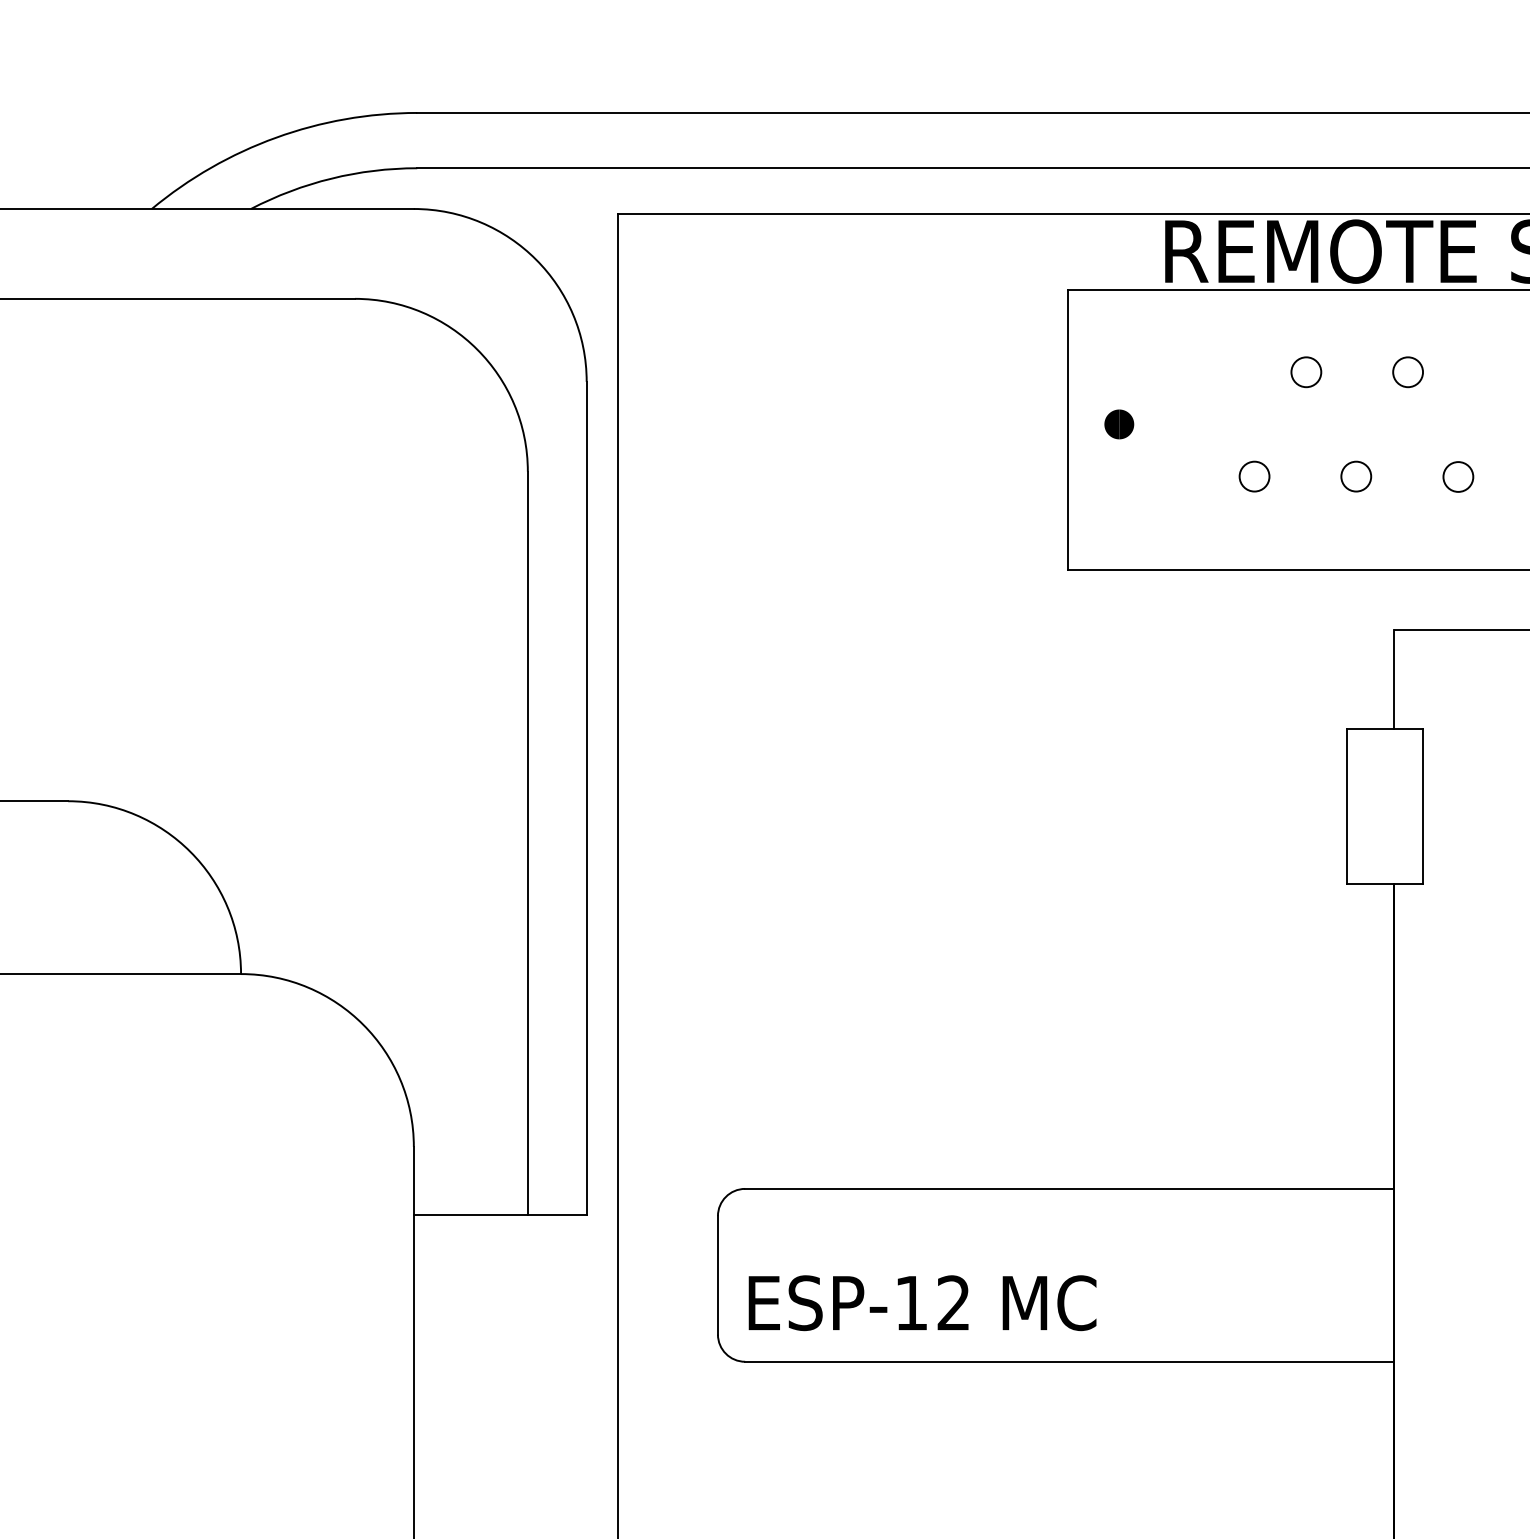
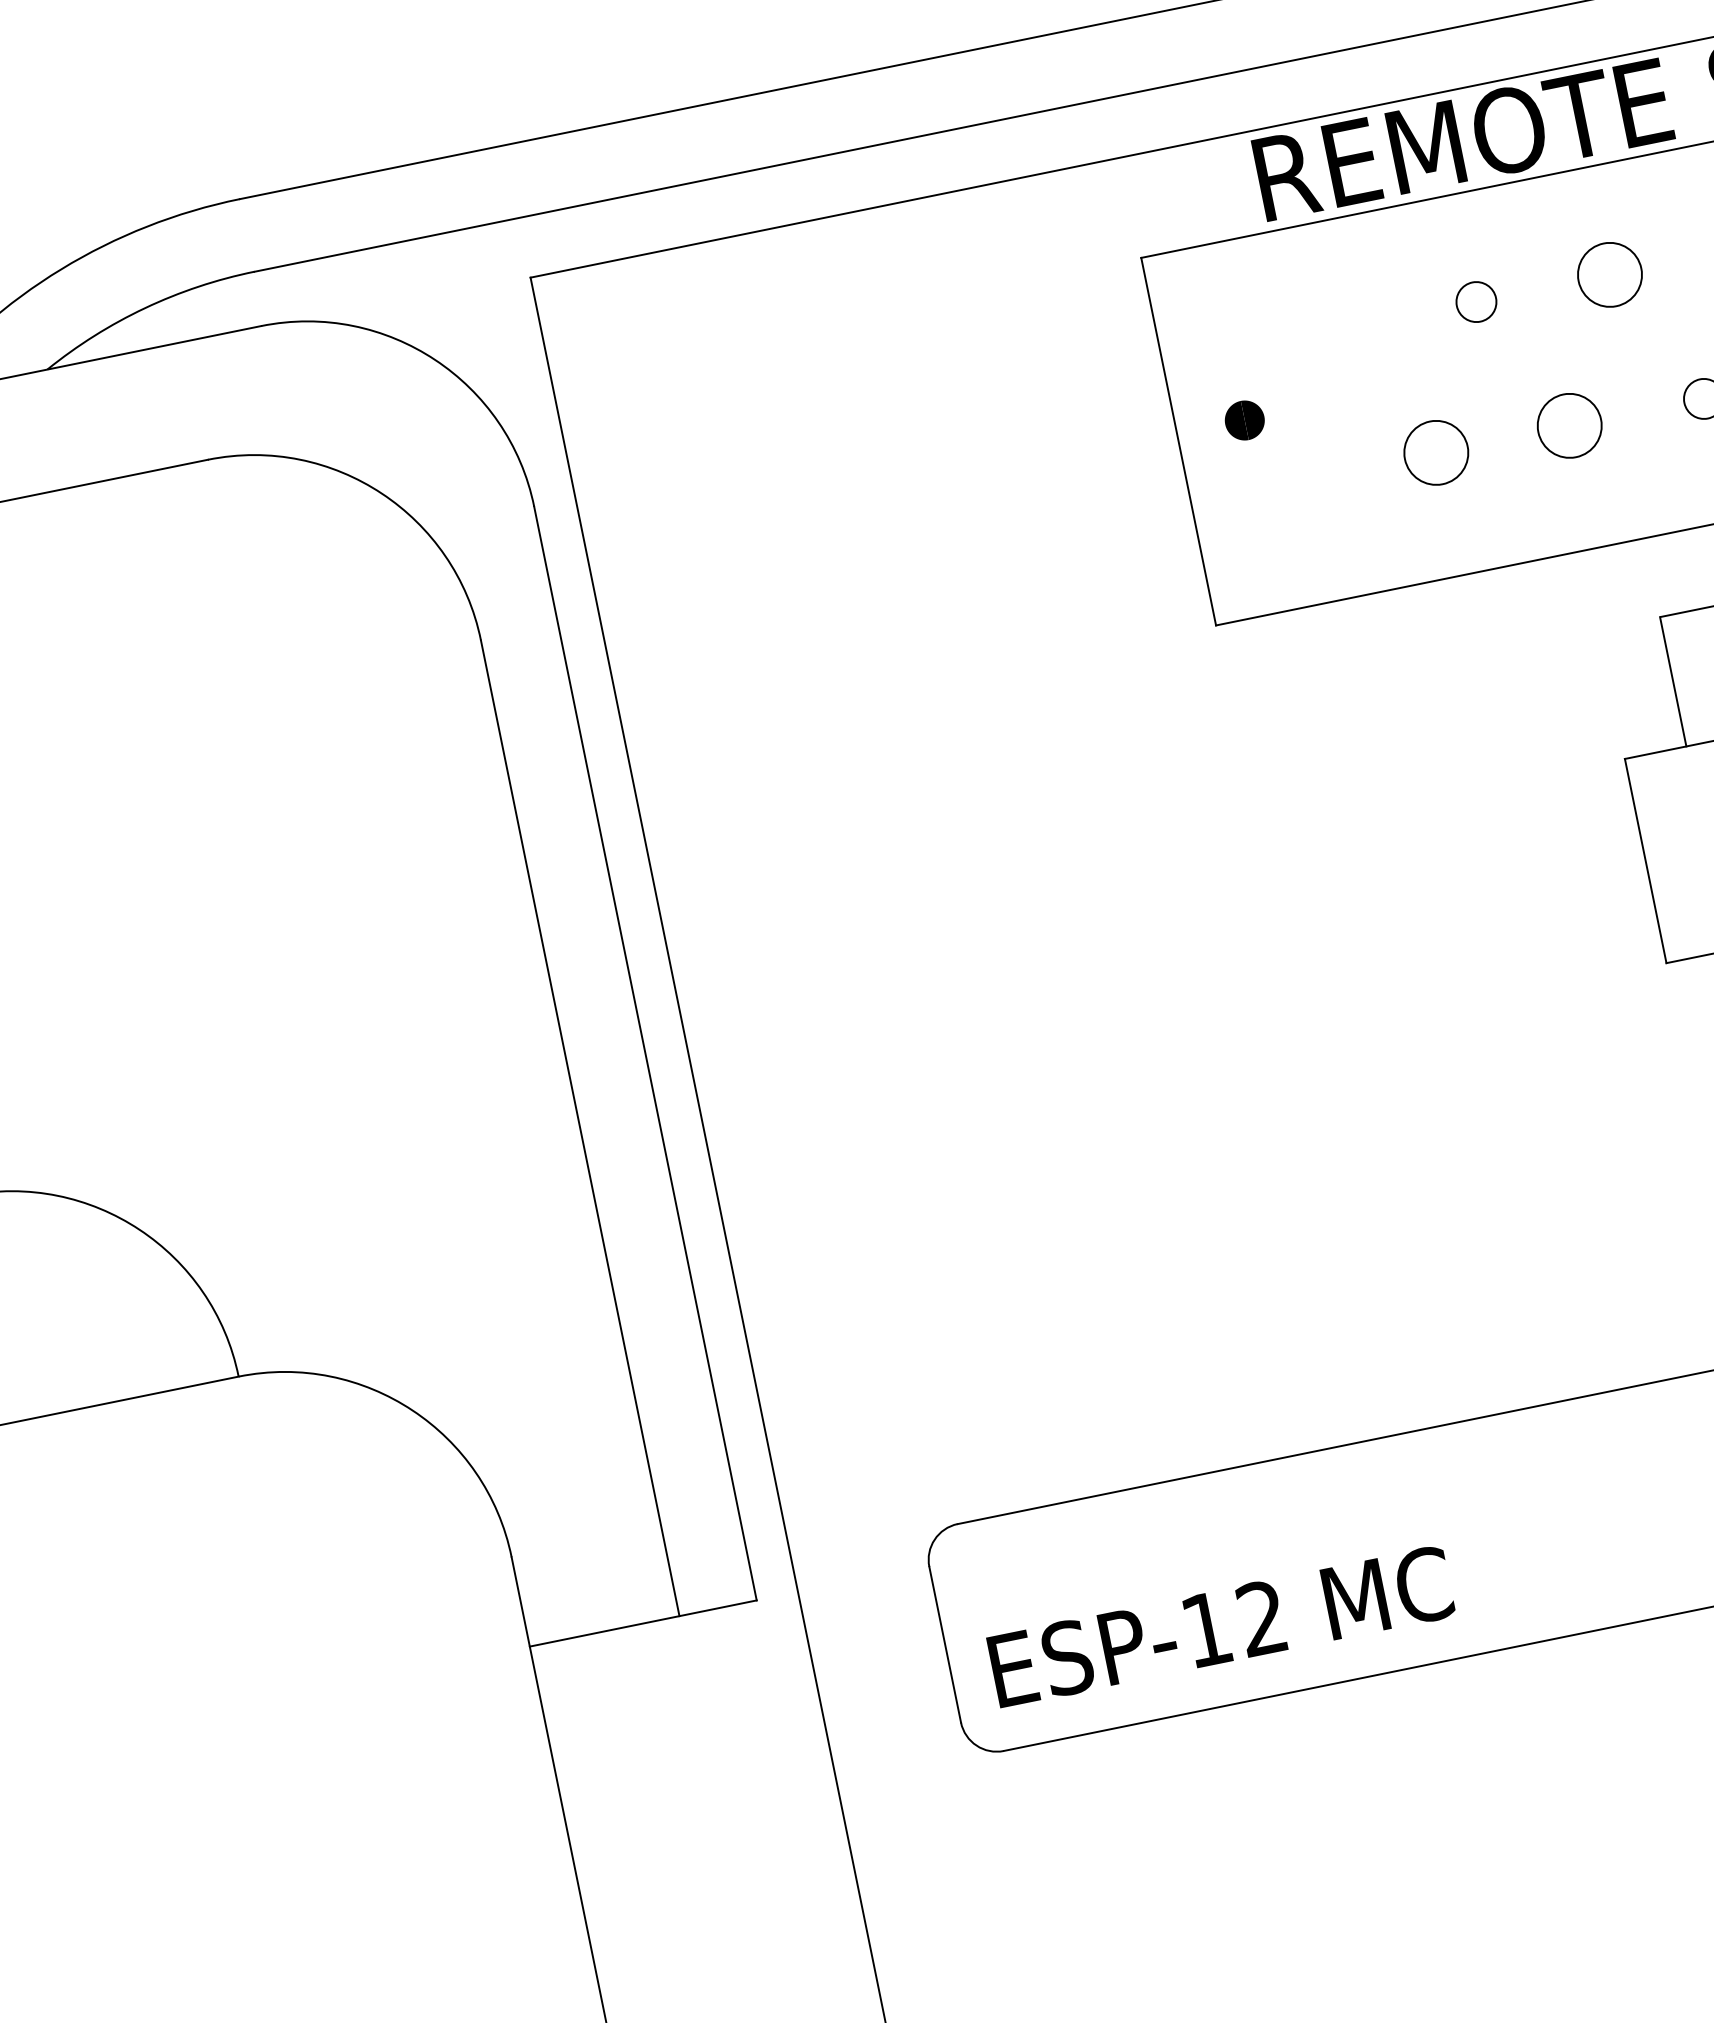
circle: (1408, 372) -> (1610, 275), size x1.6
circle: (1254, 476) -> (1436, 452), size x1.6
circle: (1356, 476) -> (1570, 425), size x1.6

